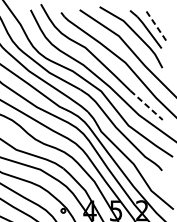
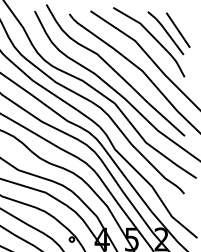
line: (157, 27) -> (178, 30), dashed -> solid
line: (146, 105) -> (166, 119), dashed -> solid

